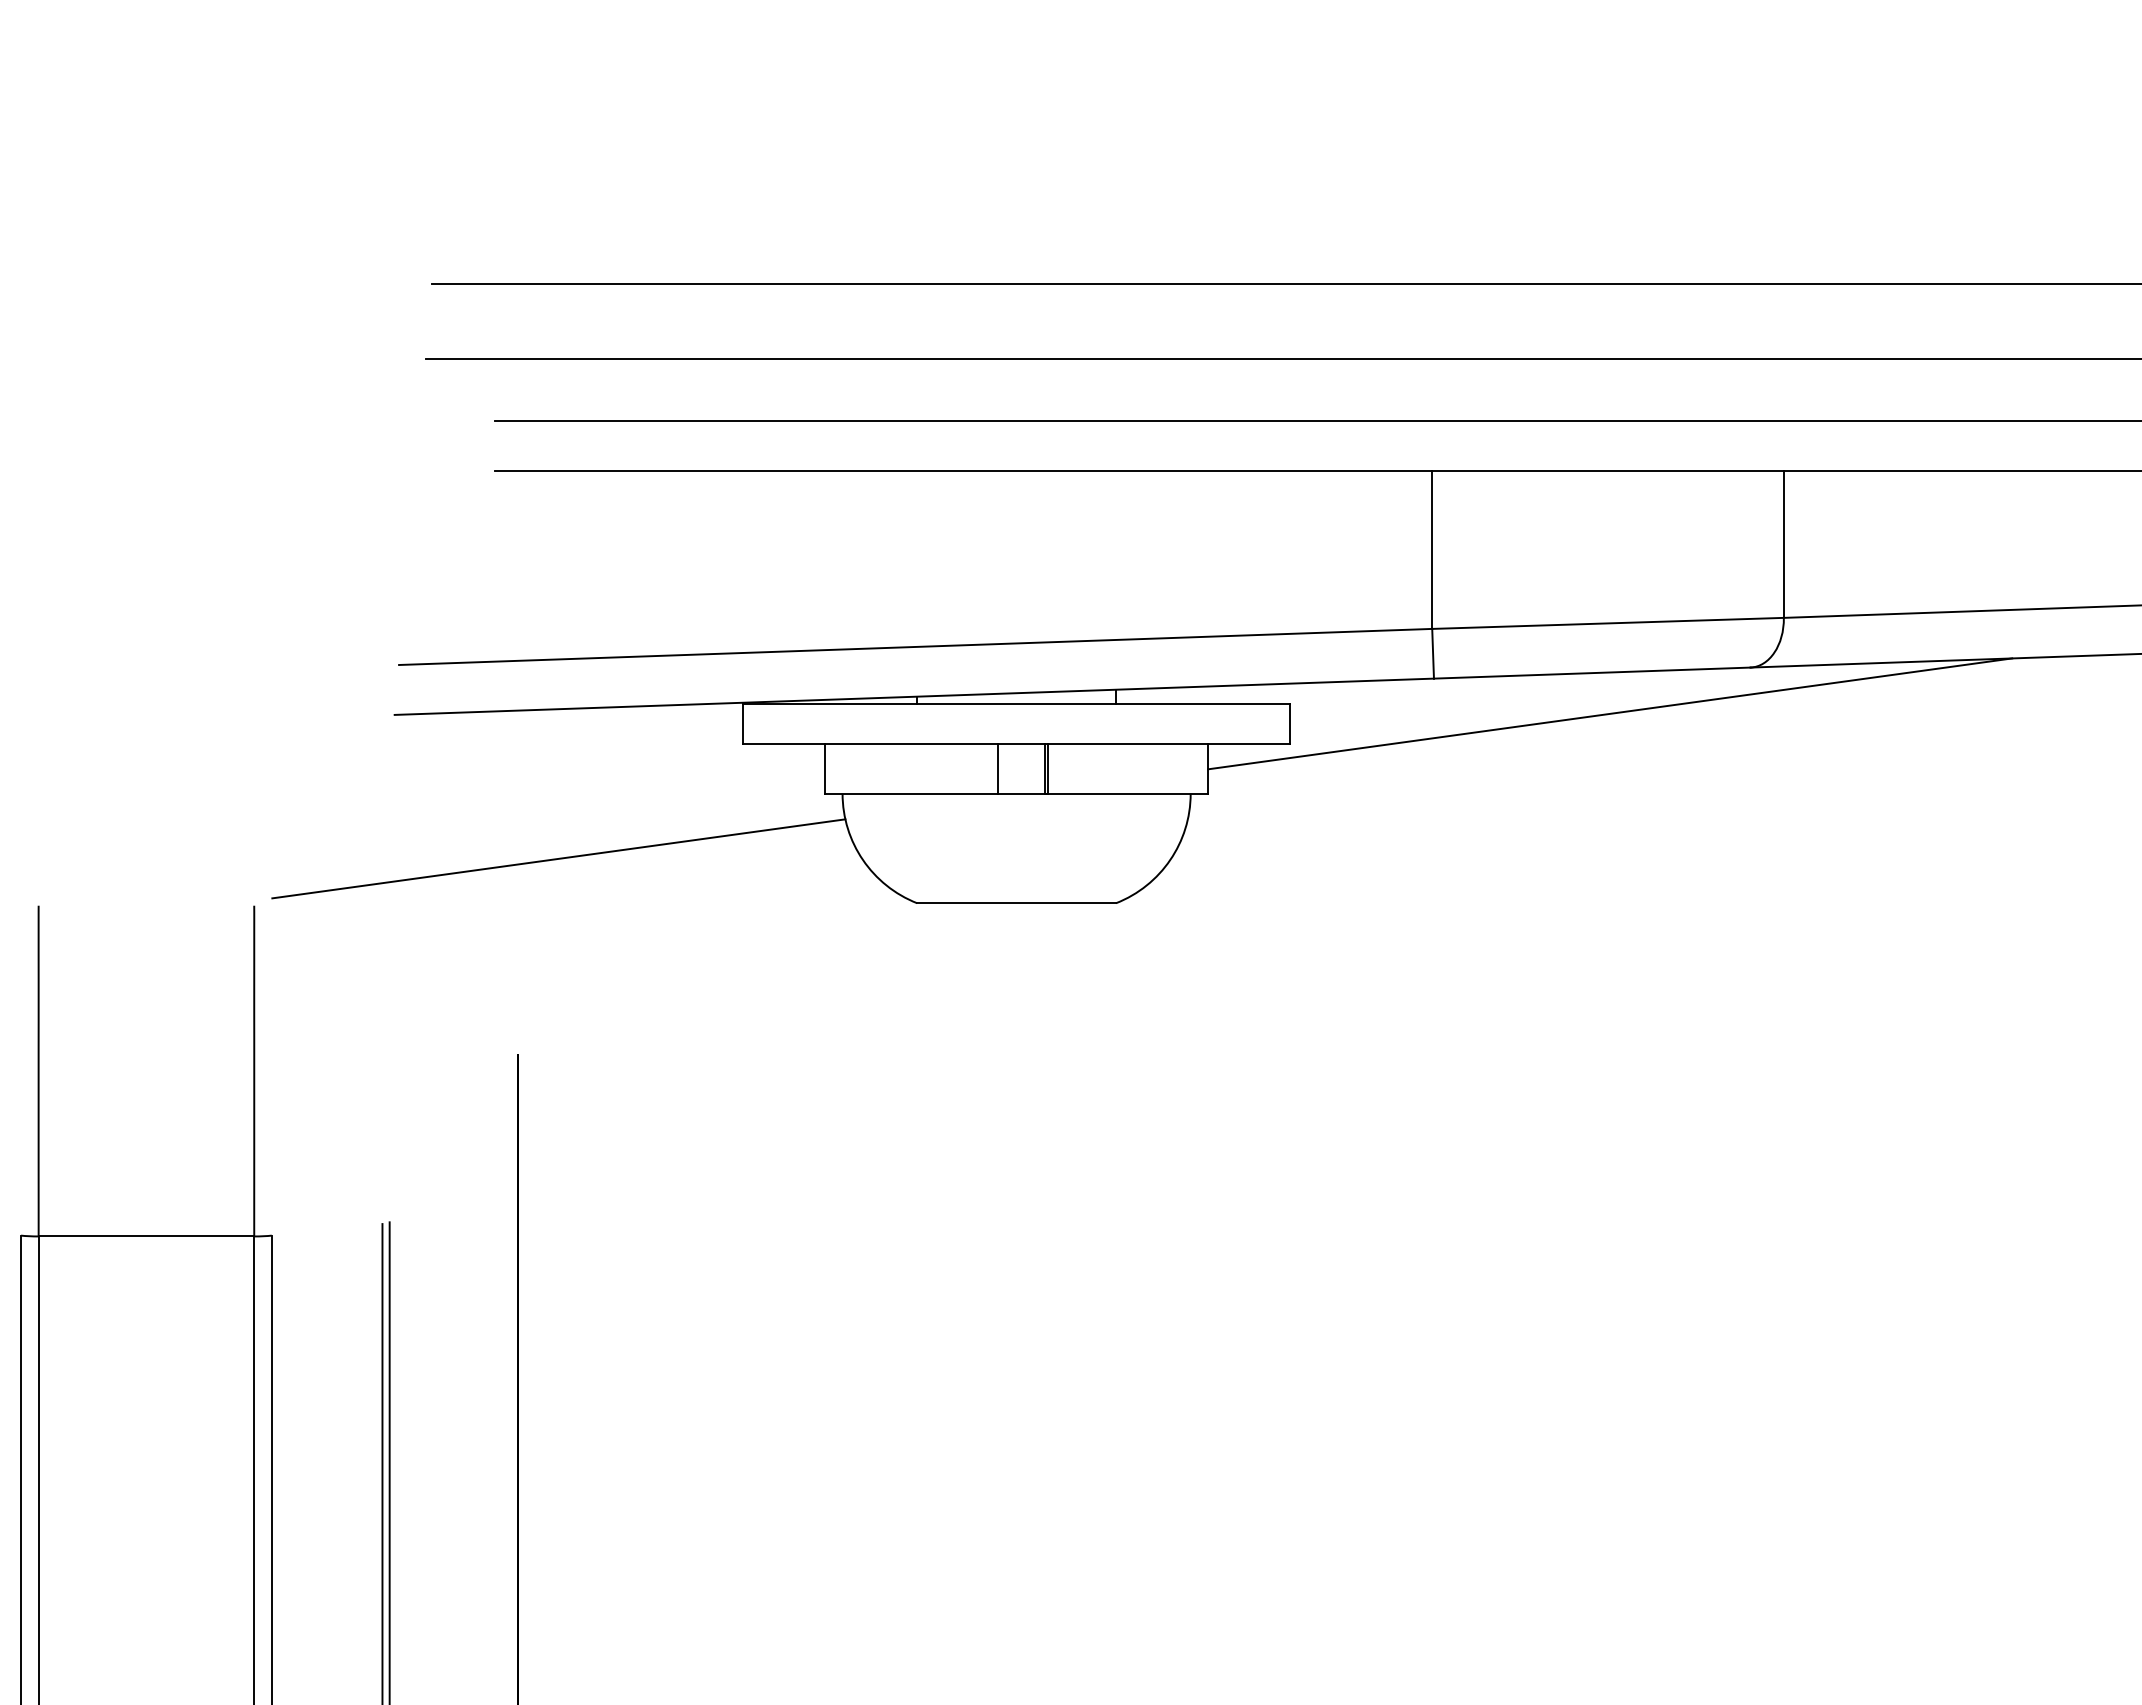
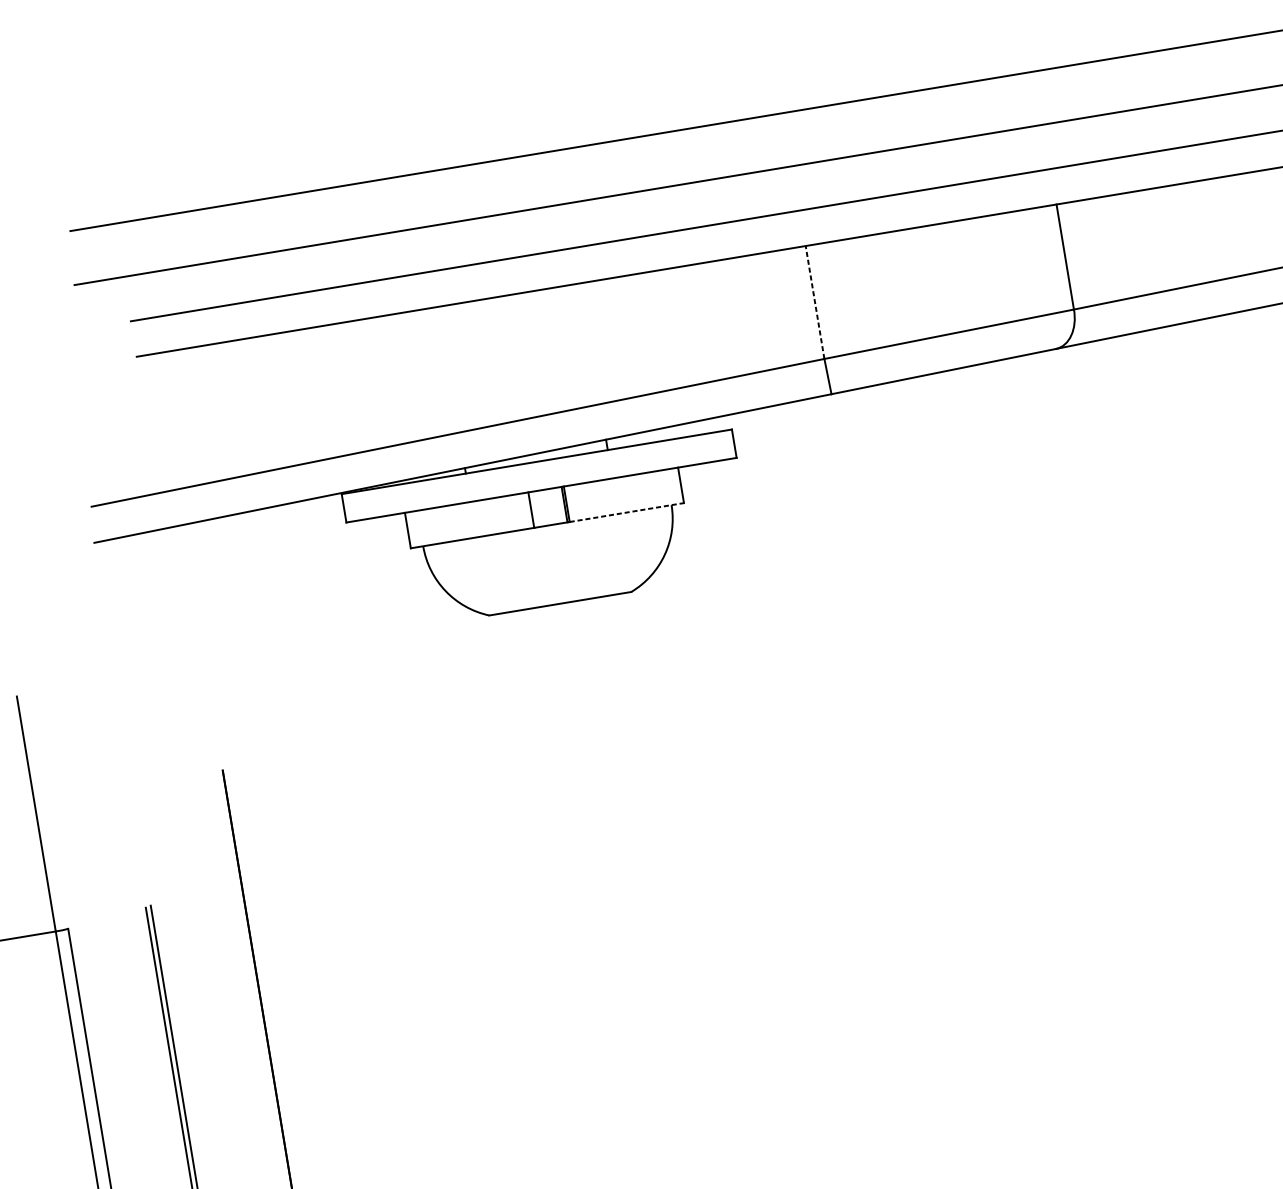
line: (1432, 549) -> (815, 302), solid -> dashed
line: (1610, 713) -> (961, 398), removed
line: (1128, 793) -> (627, 512), solid -> dashed
line: (558, 858) -> (228, 625), removed

